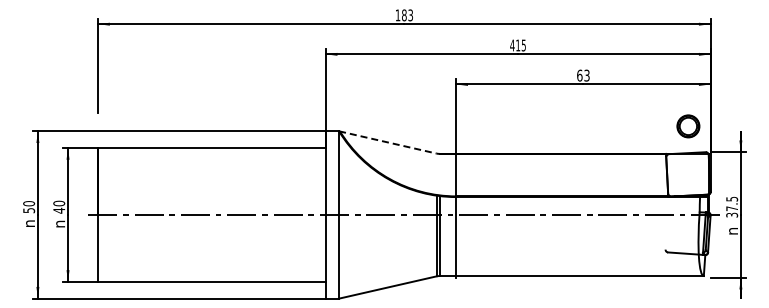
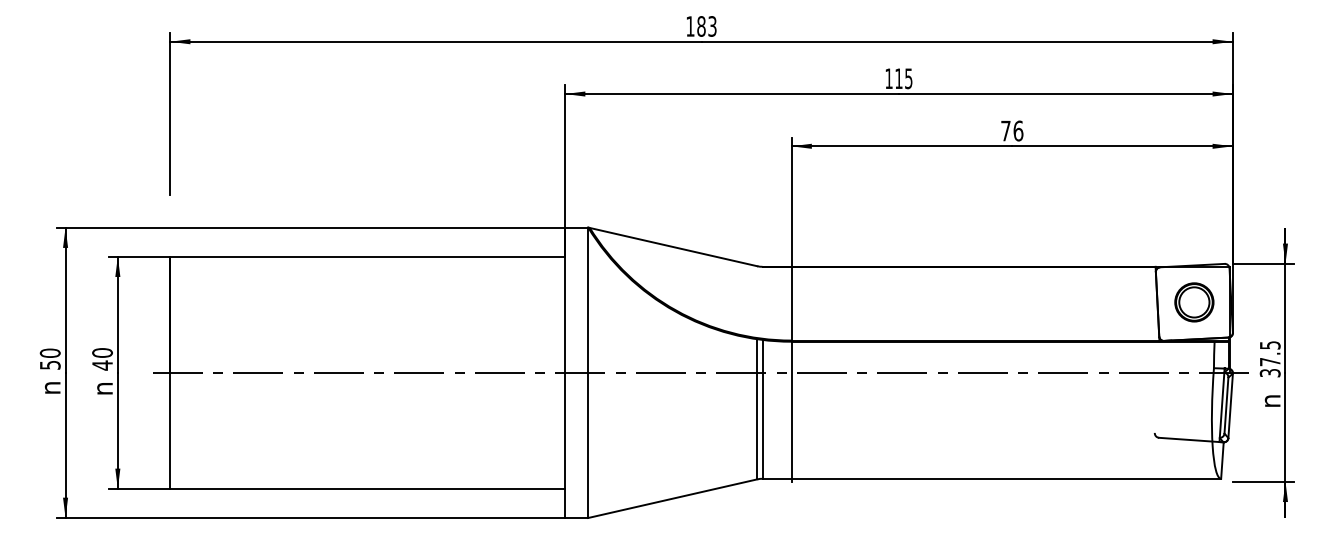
text: (512, 45) -> (889, 78), 415 -> 115
text: (583, 75) -> (1012, 130), 63 -> 76
part: (688, 126) -> (1194, 302), moved
line: (387, 142) -> (672, 247), dashed -> solid

